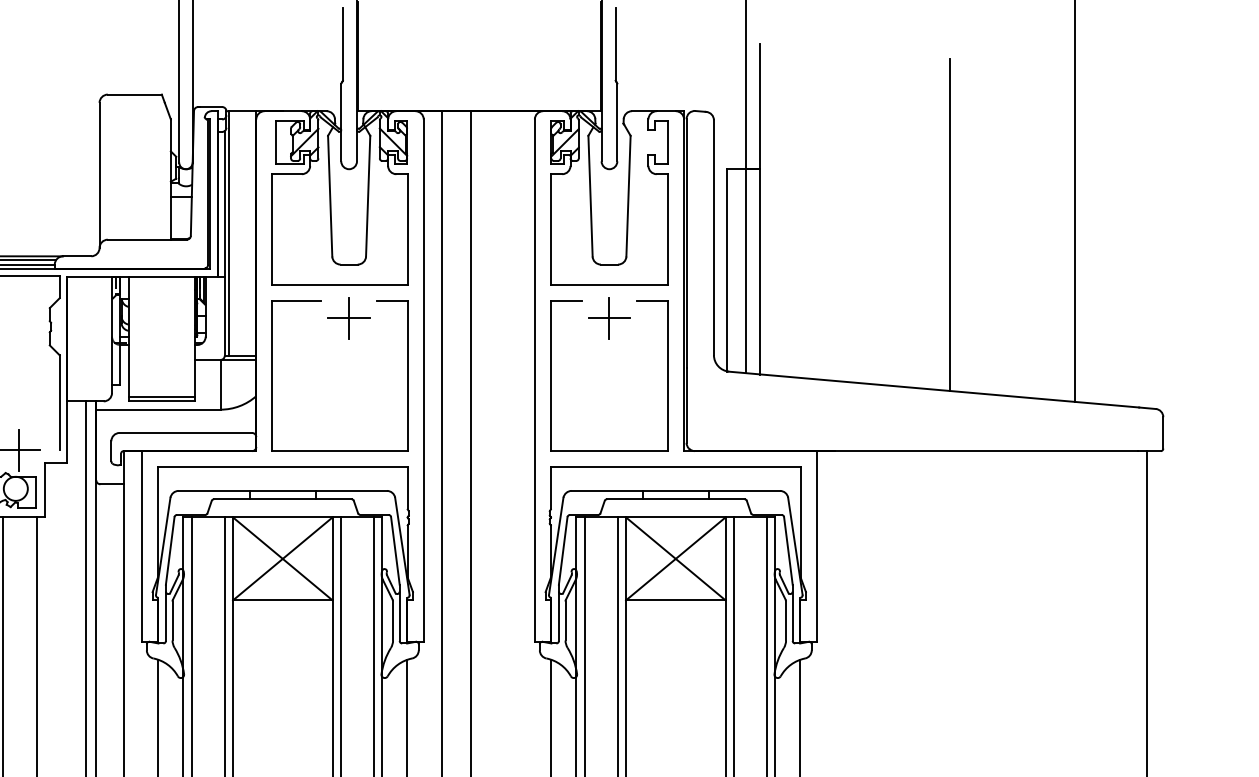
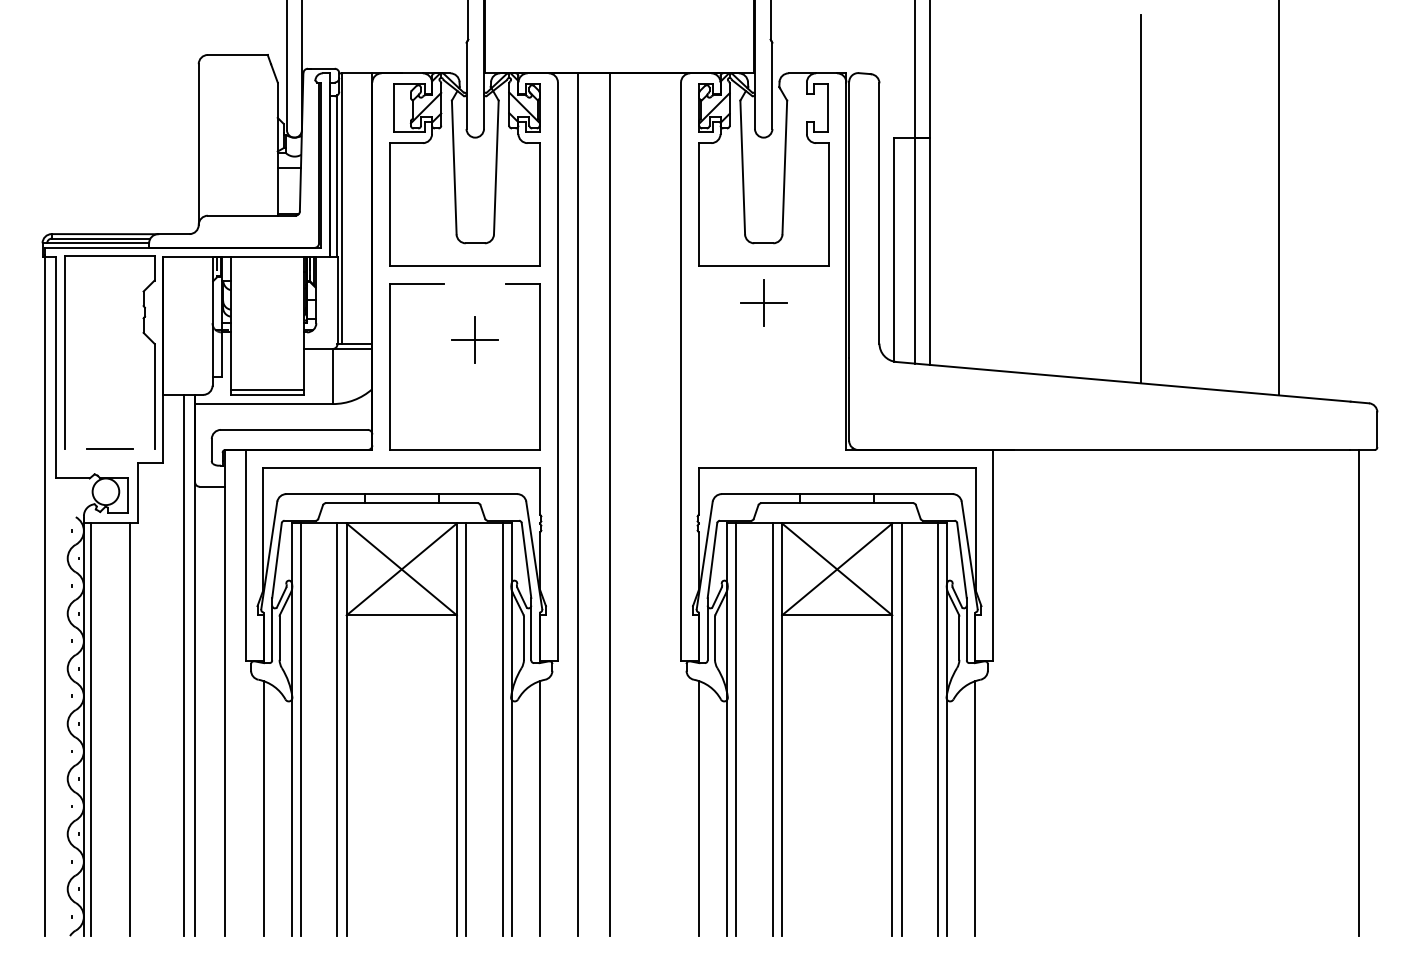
part: (348, 318) -> (474, 339), moved
part: (551, 375) -> (699, 366), removed
line: (19, 450) -> (109, 449), removed

